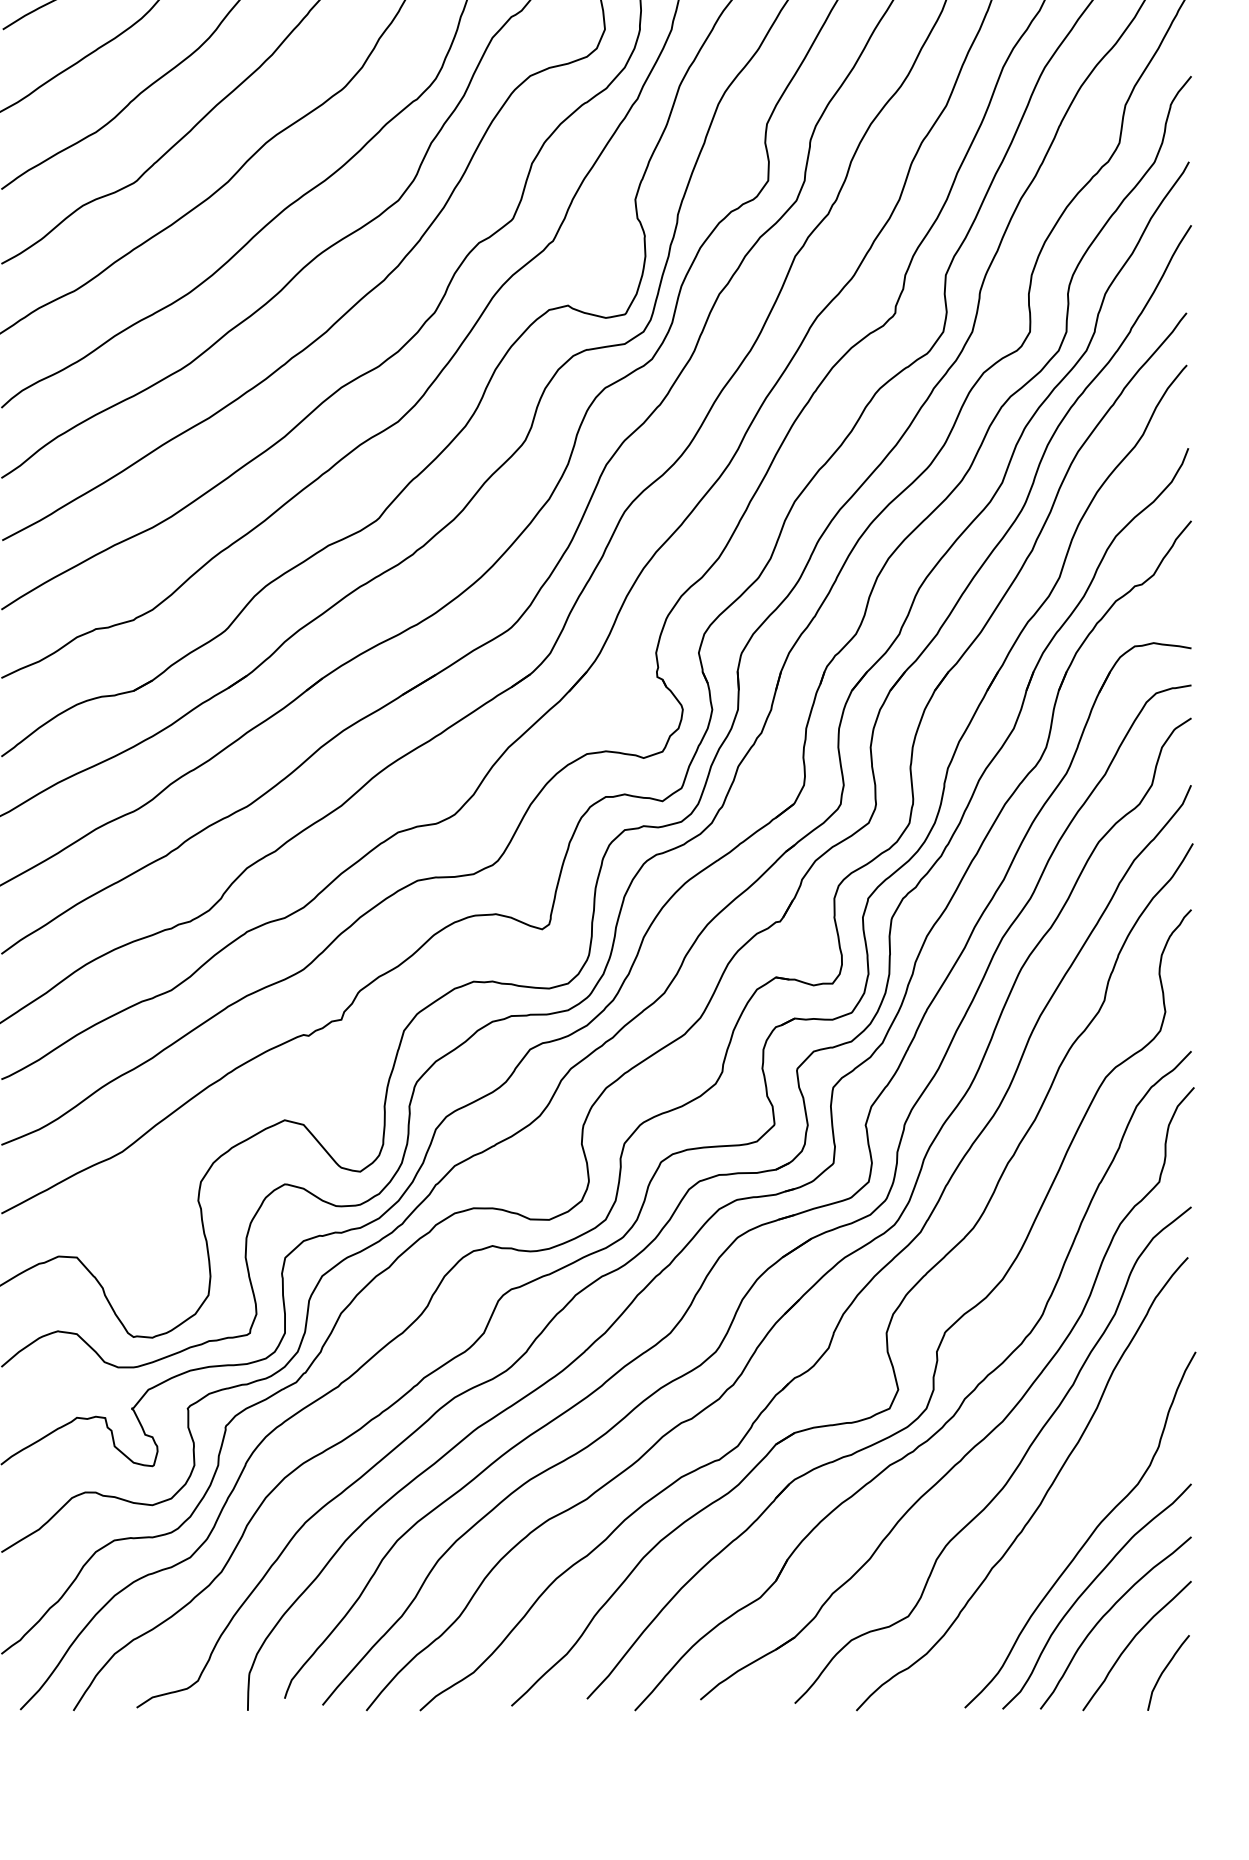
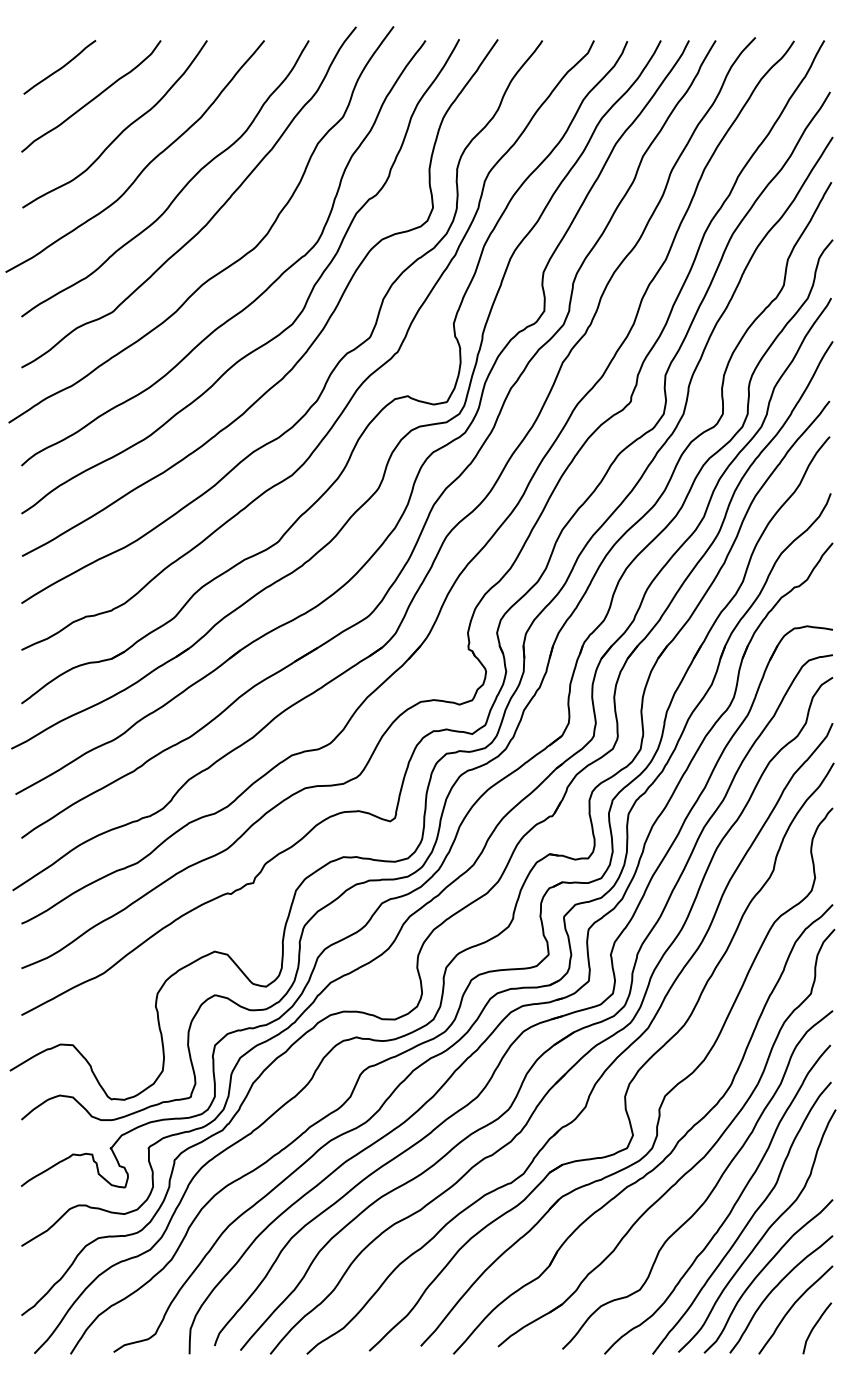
curve: (1067, 1514) -> (748, 1220), added

